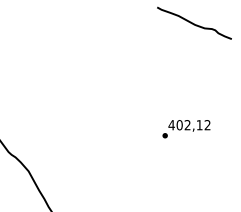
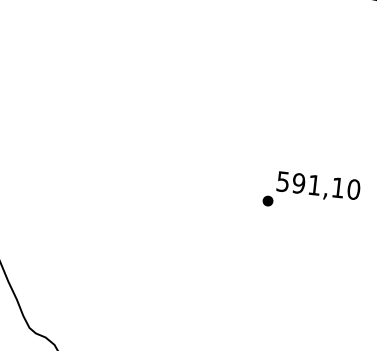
text: (189, 125) -> (318, 186), 402,12 -> 591,10

